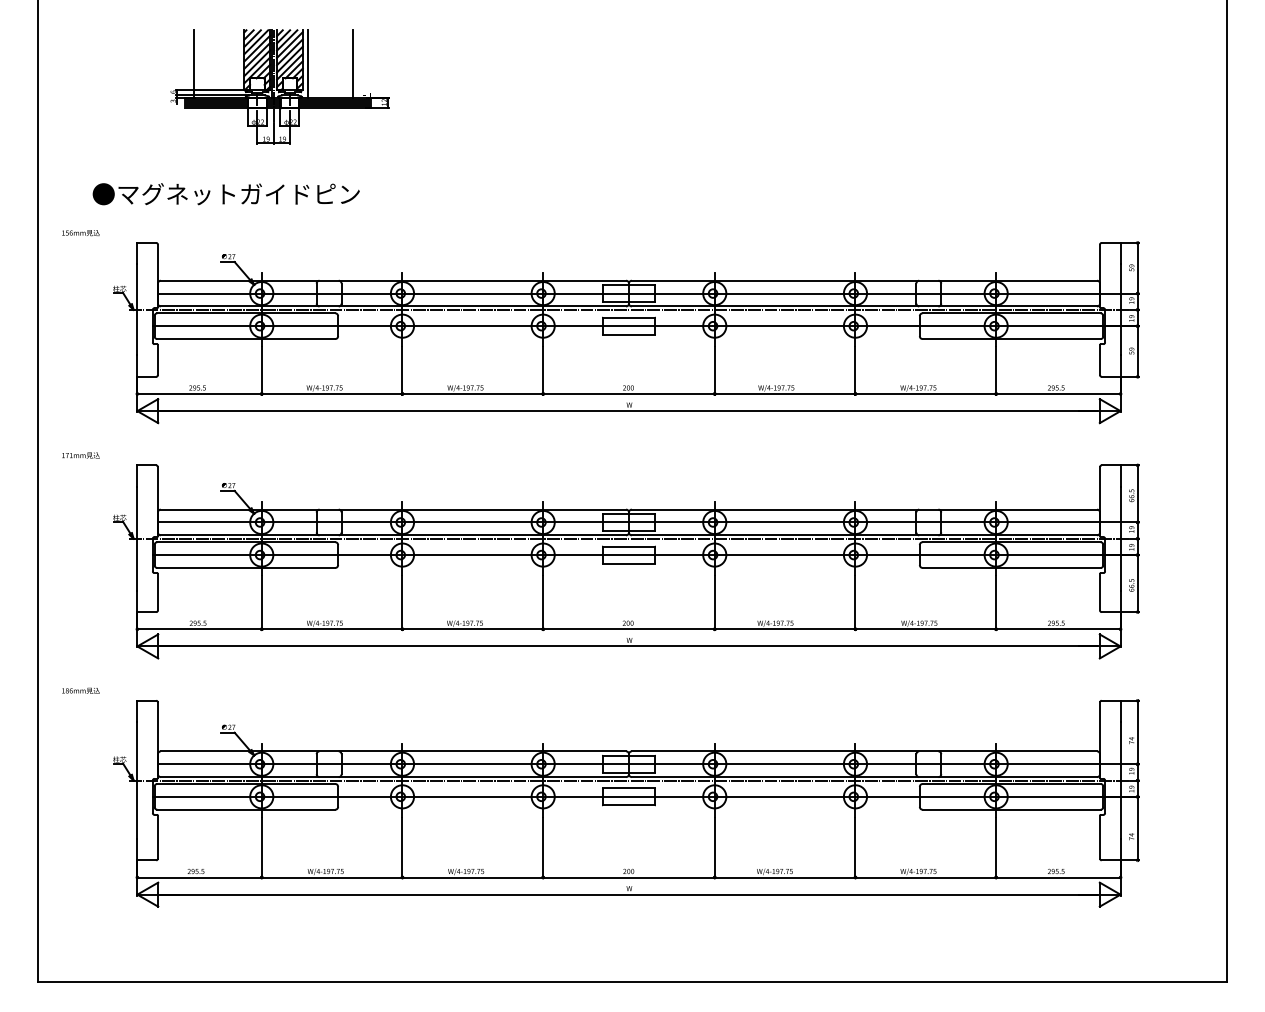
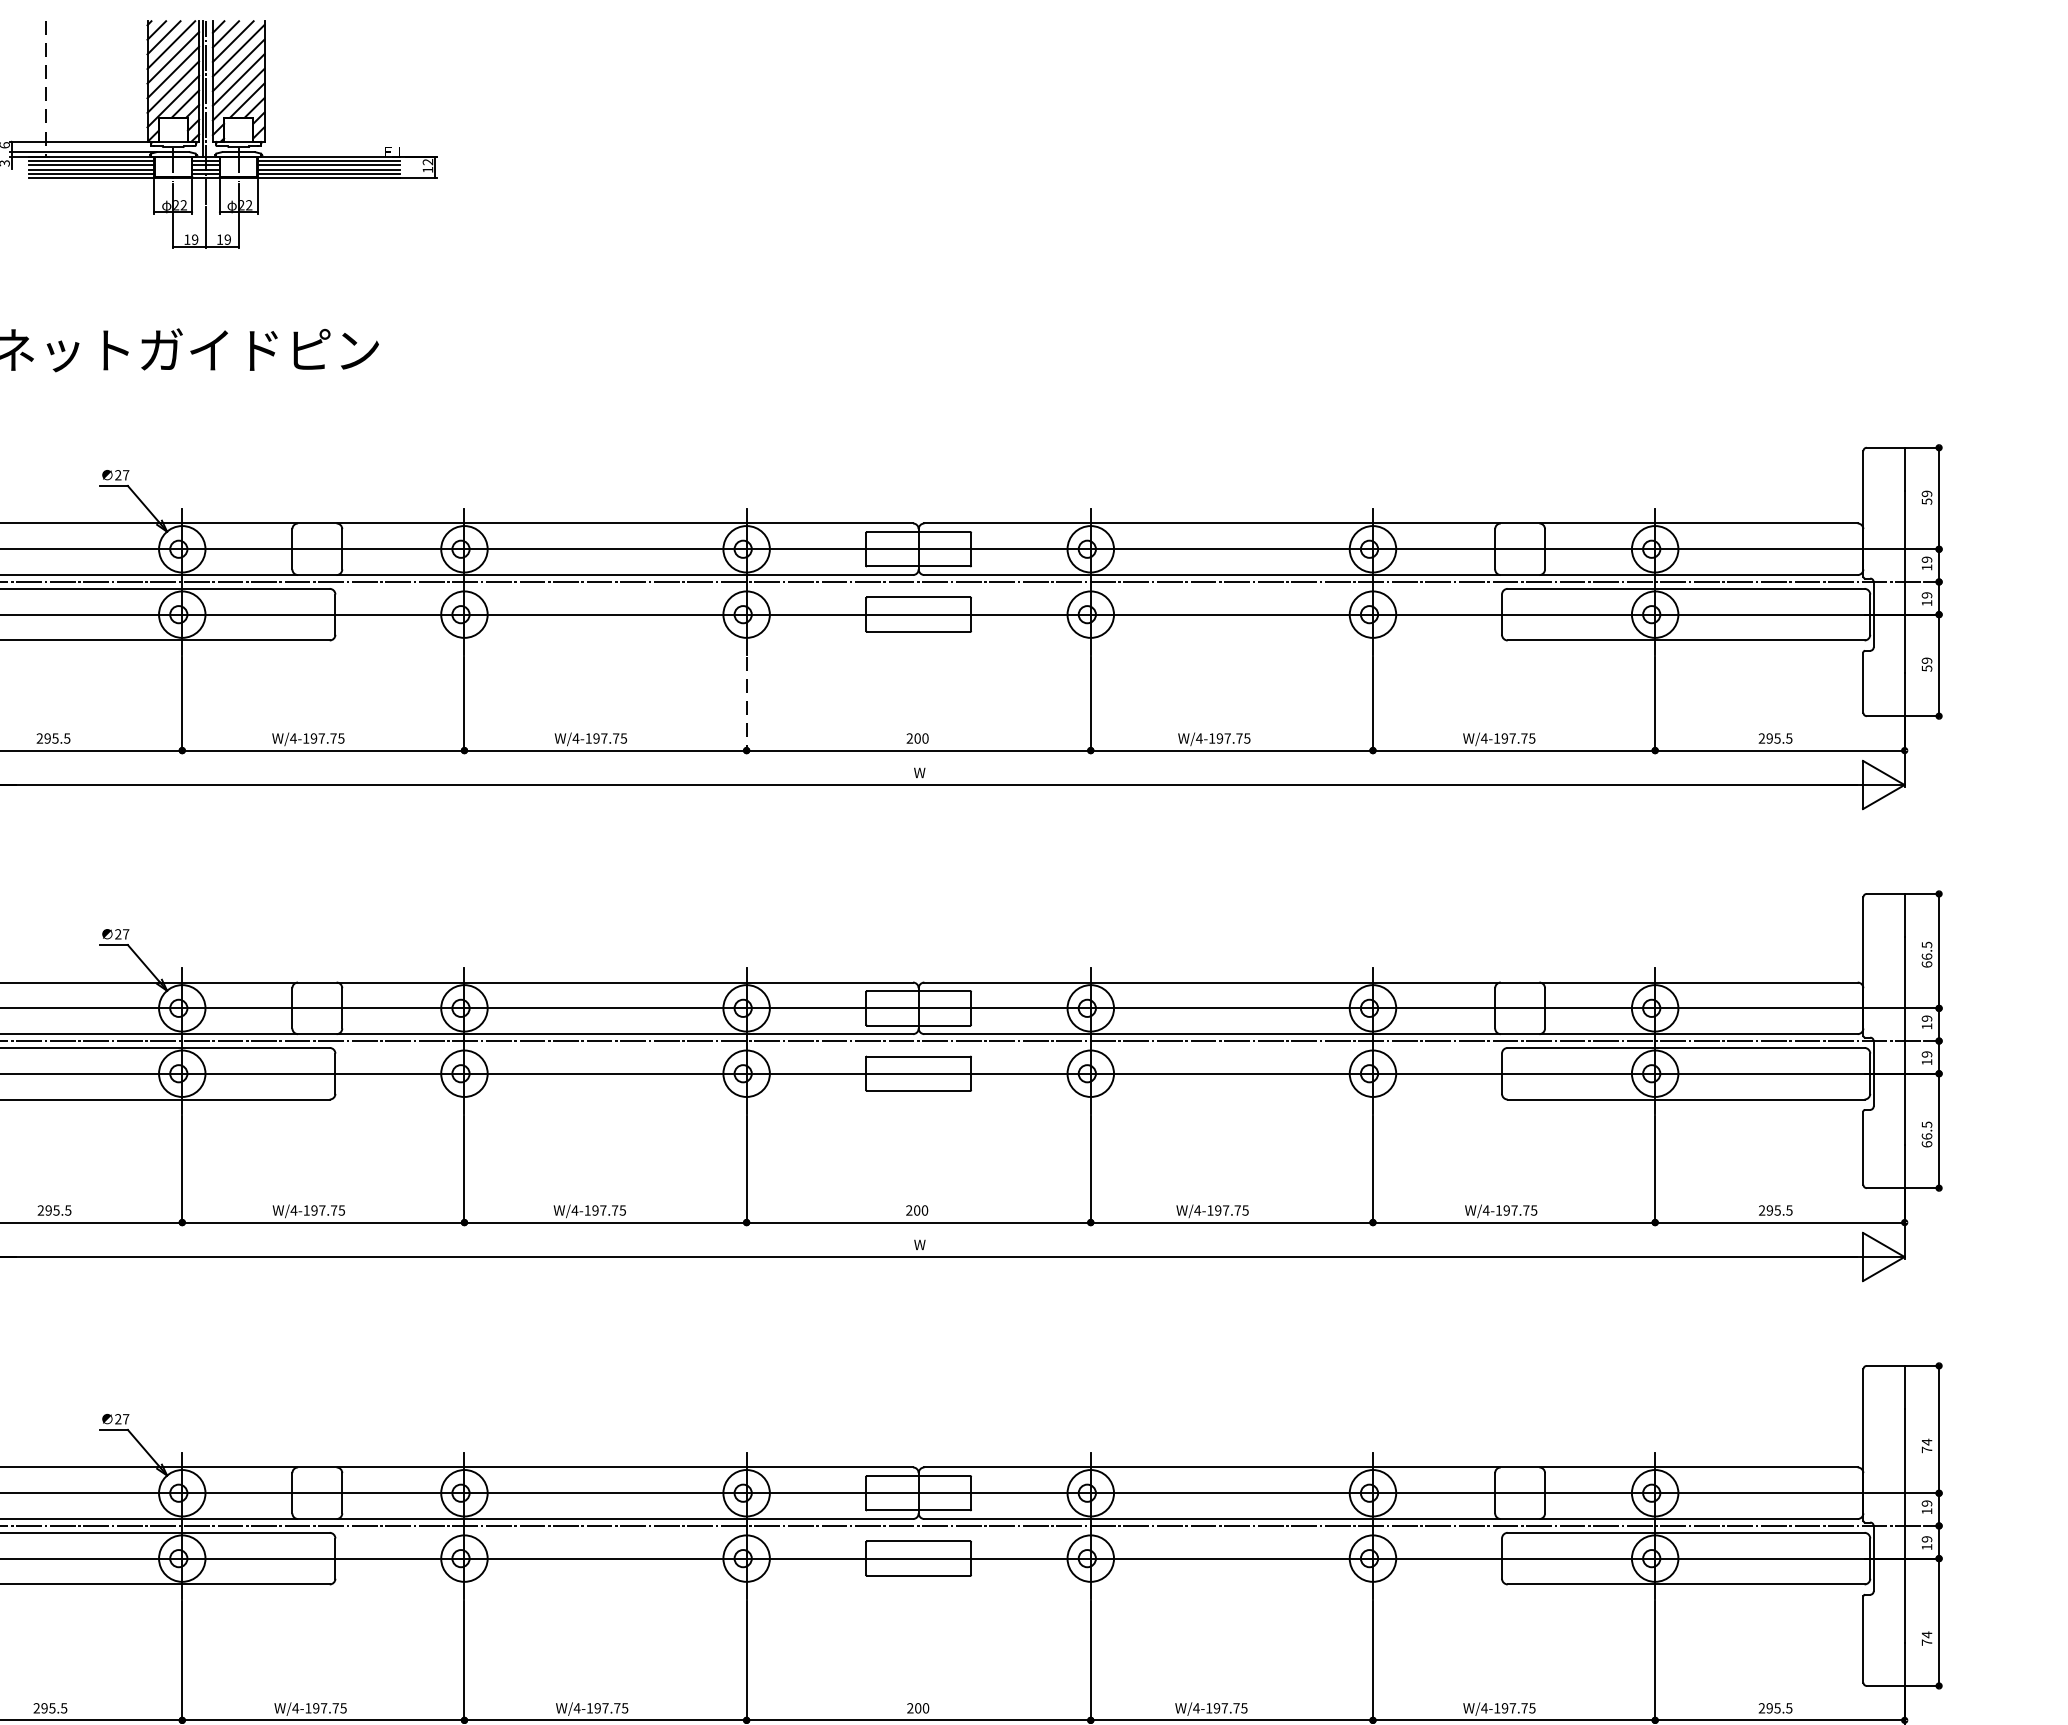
line: (353, 63) -> (366, 87), removed
line: (193, 64) -> (45, 89), solid -> dashed
line: (307, 64) -> (273, 89), removed
line: (543, 371) -> (747, 705), solid -> dashed

